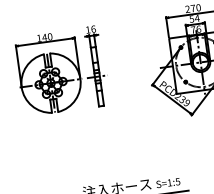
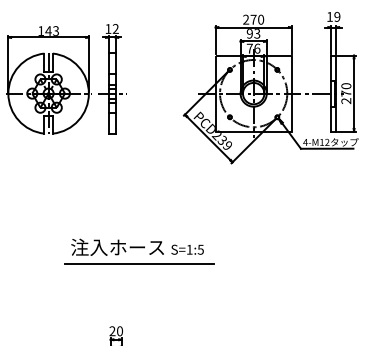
text: (194, 18) -> (253, 33), 54 -> 93
text: (93, 28) -> (115, 28), 16 -> 12
text: (50, 36) -> (56, 30), 140 -> 143

